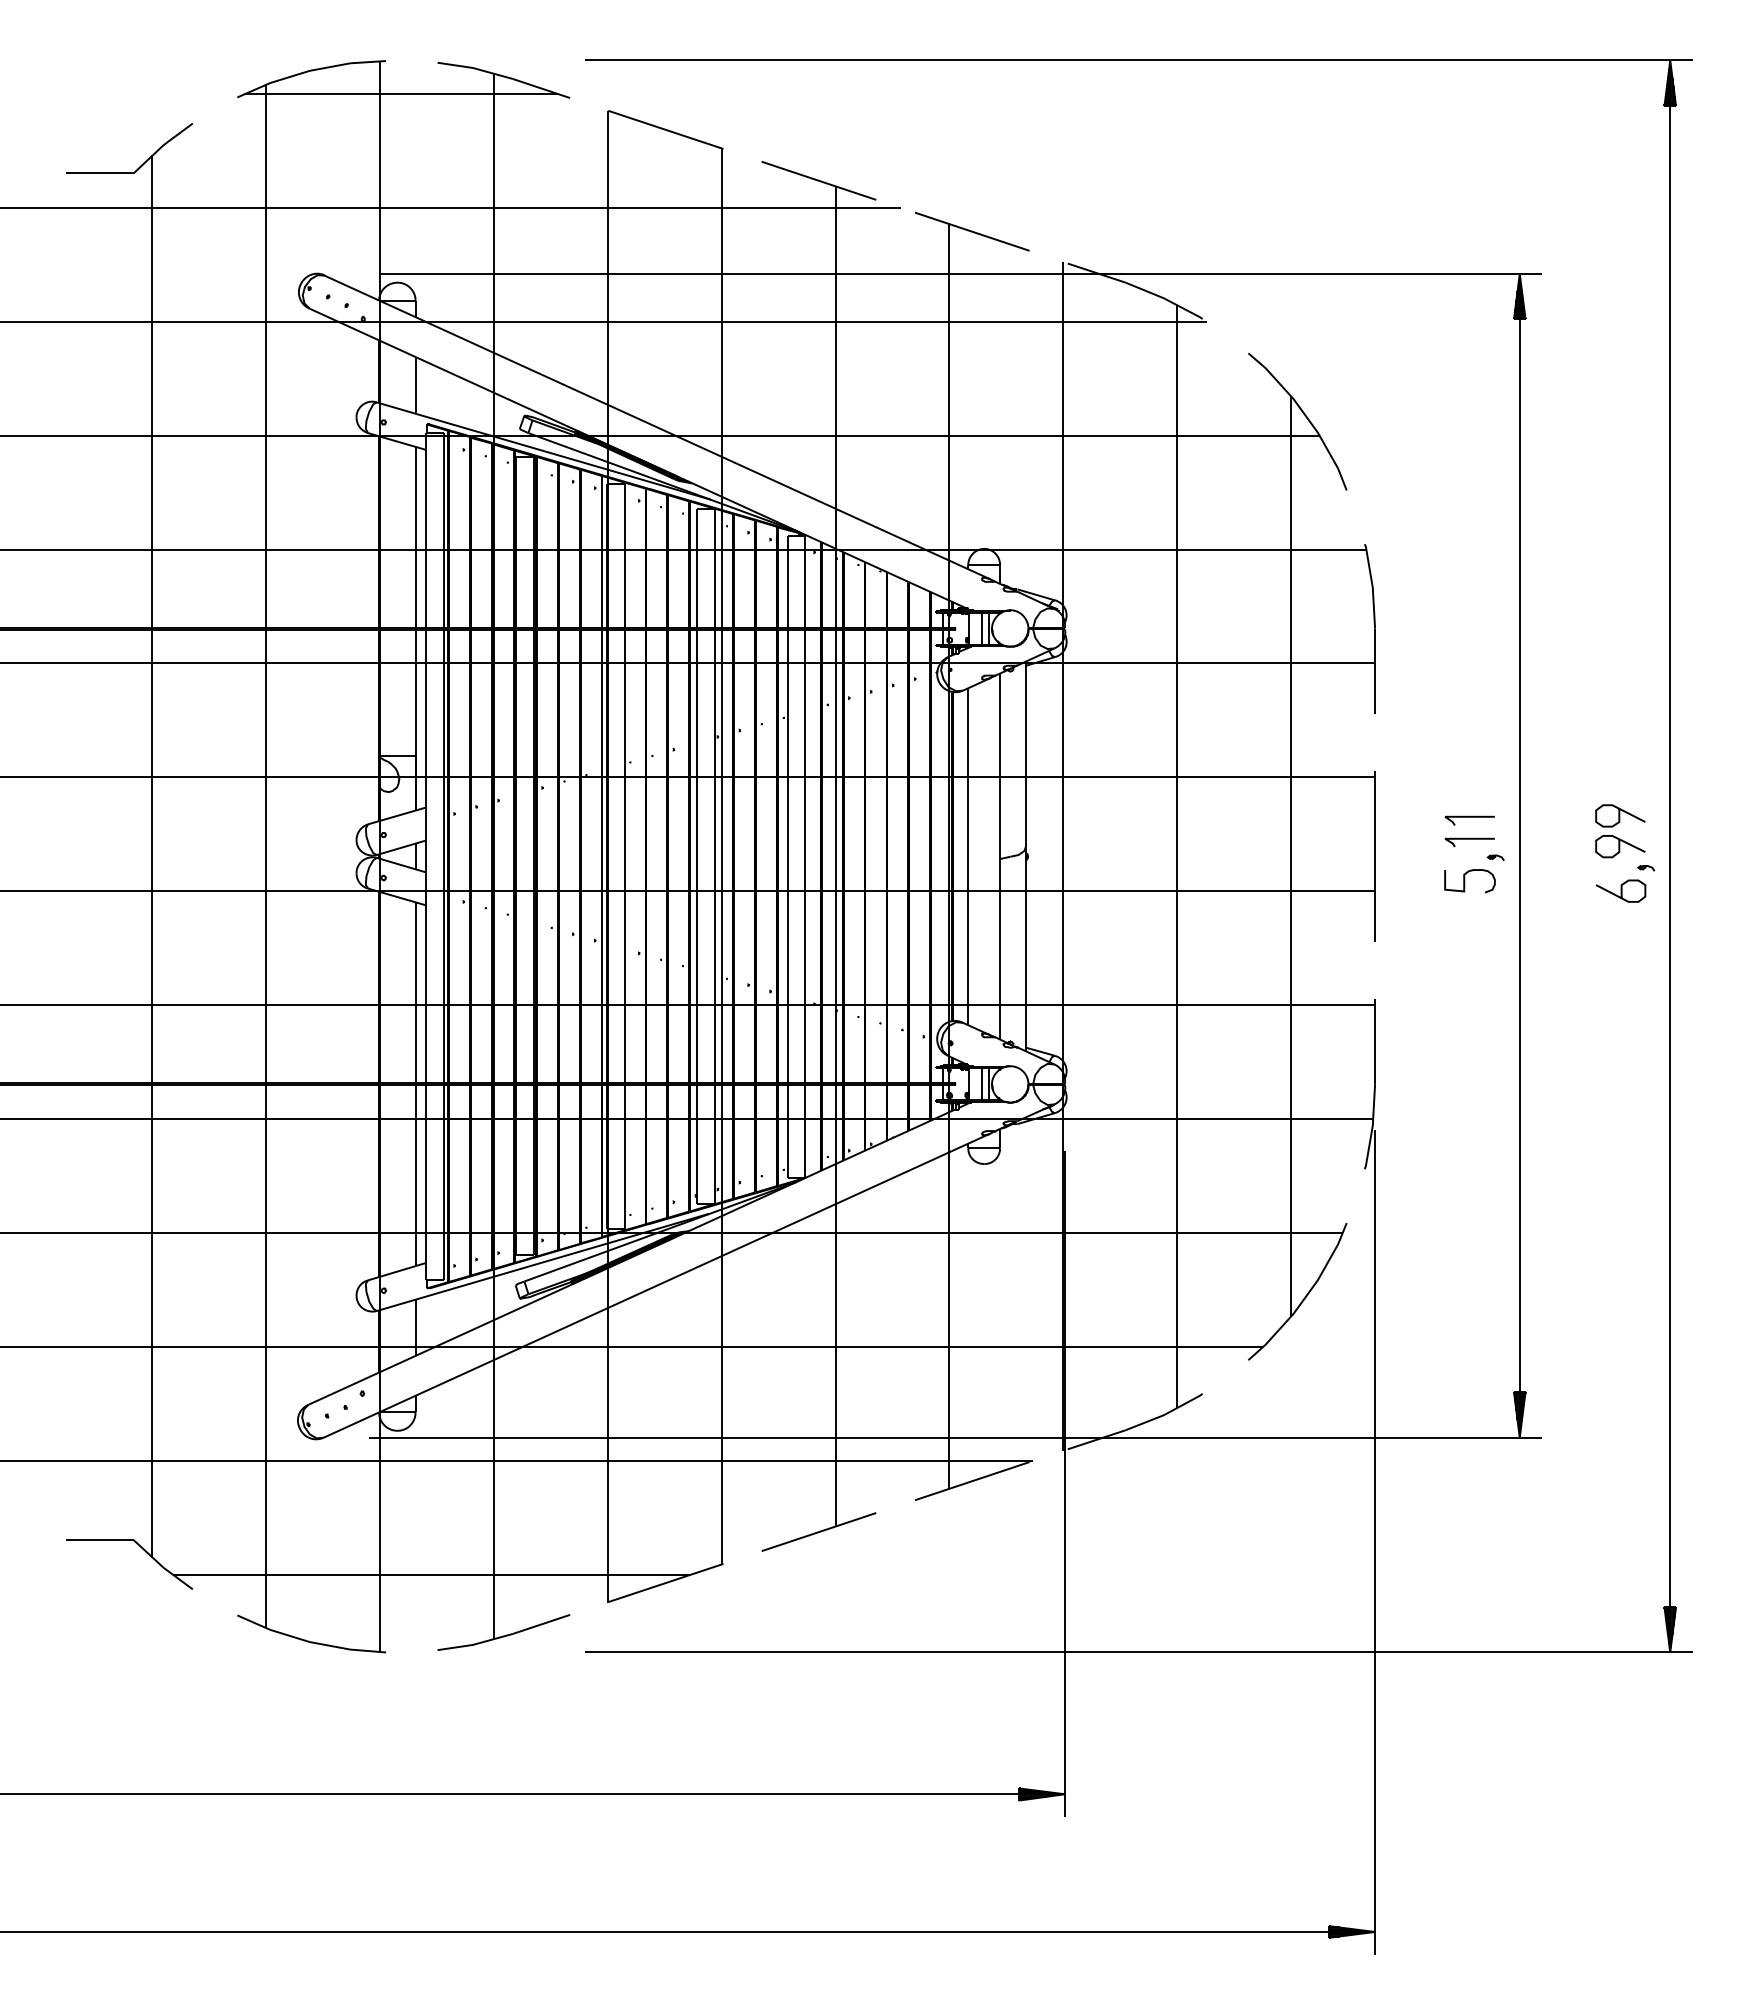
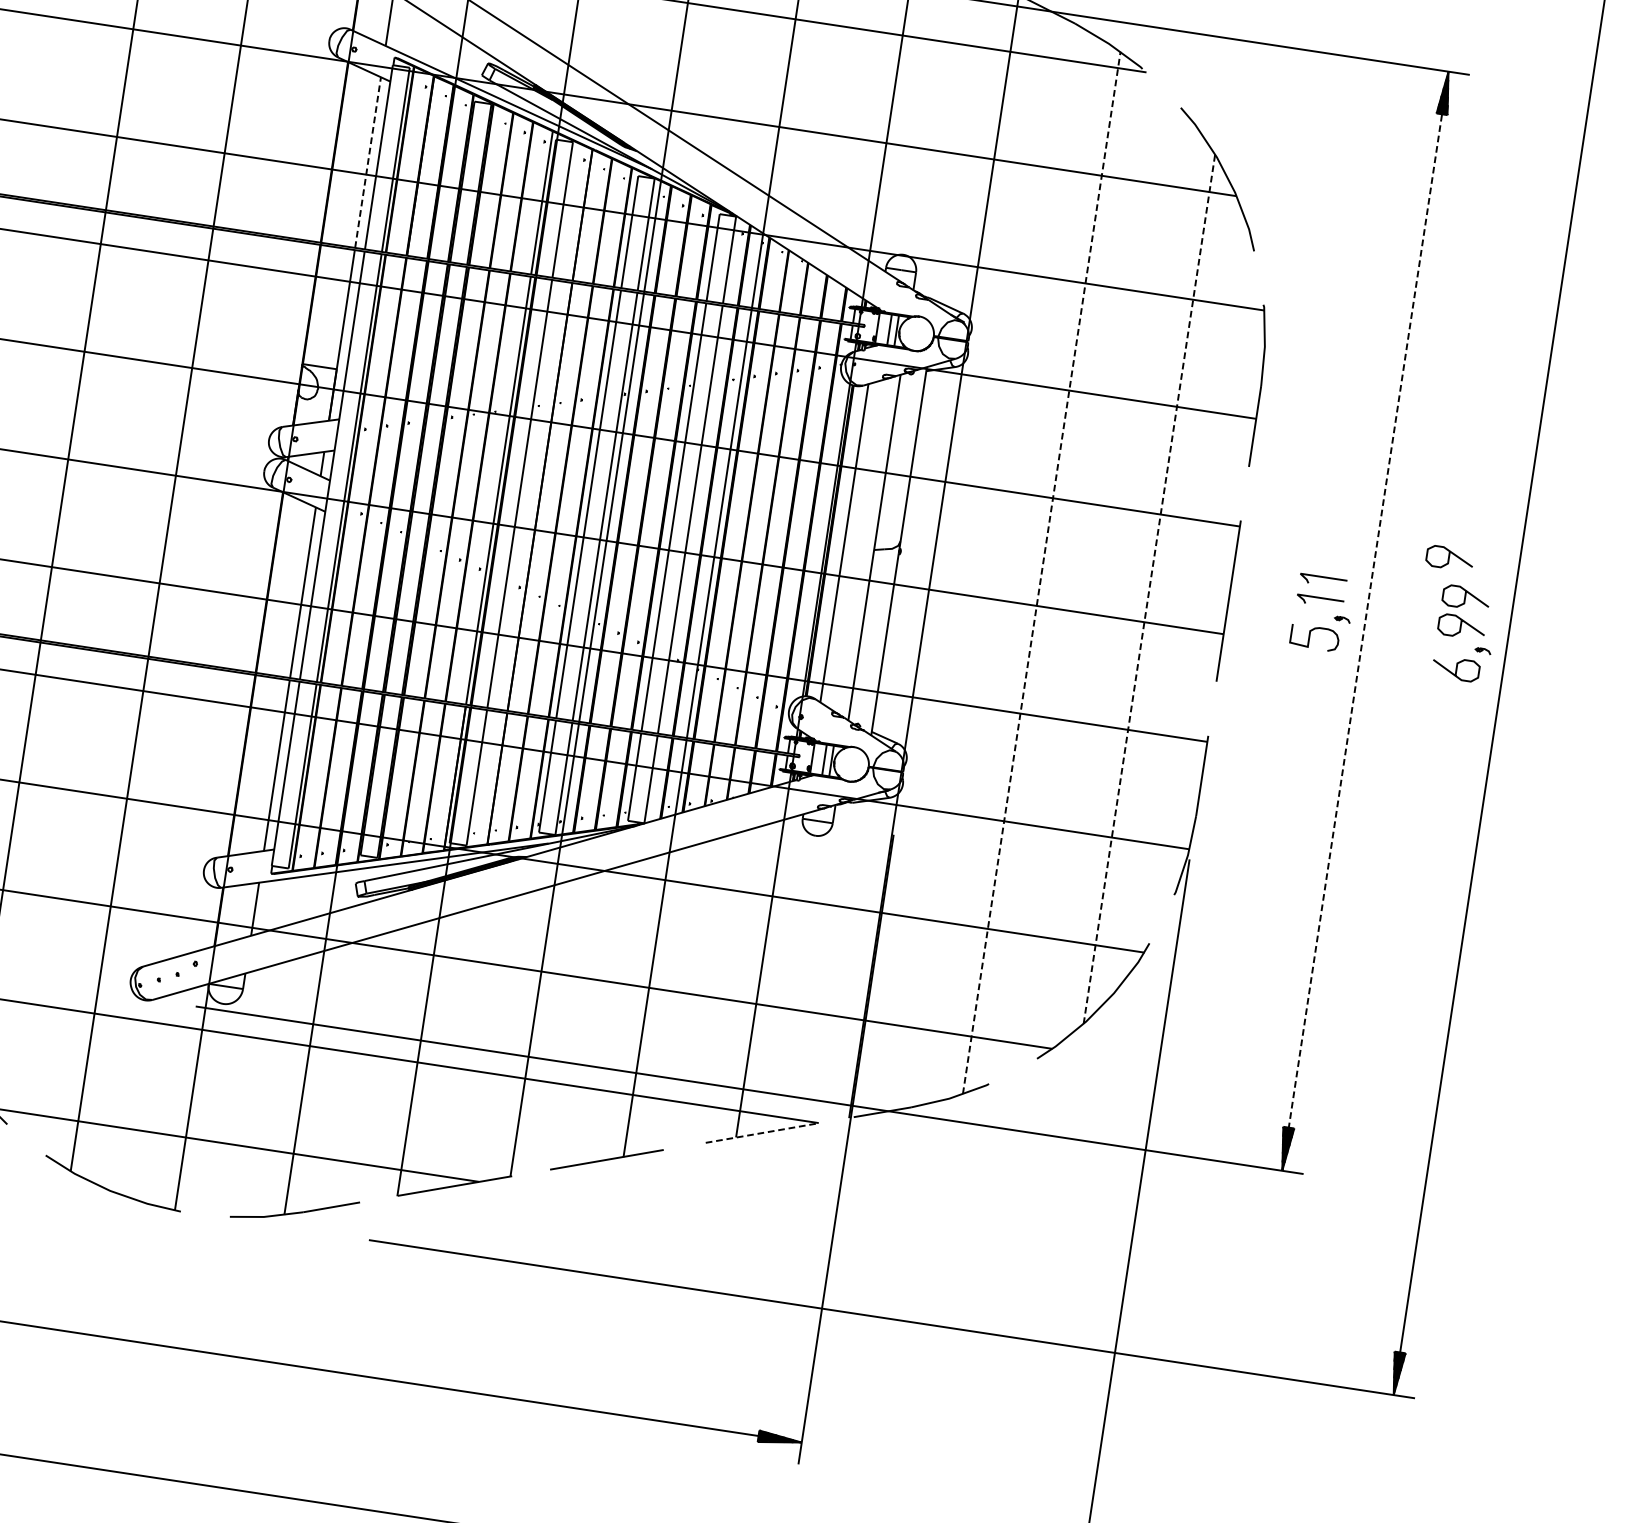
line: (415, 536) -> (368, 161), solid -> dashed
curve: (1597, 777) -> (1450, 558), added
line: (1291, 855) -> (1149, 588), solid -> dashed
line: (1519, 855) -> (1365, 620), solid -> dashed
line: (1177, 856) -> (1042, 572), solid -> dashed
line: (971, 1481) -> (758, 1133), solid -> dashed

